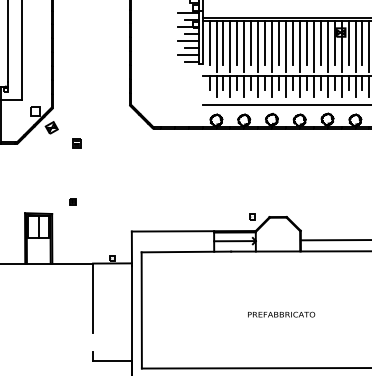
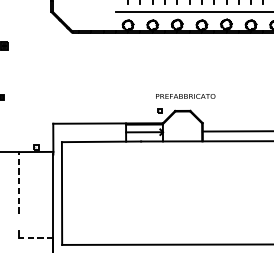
line: (93, 298) -> (19, 182), solid -> dashed
text: (281, 314) -> (185, 96), moved
line: (112, 360) -> (36, 237), solid -> dashed

